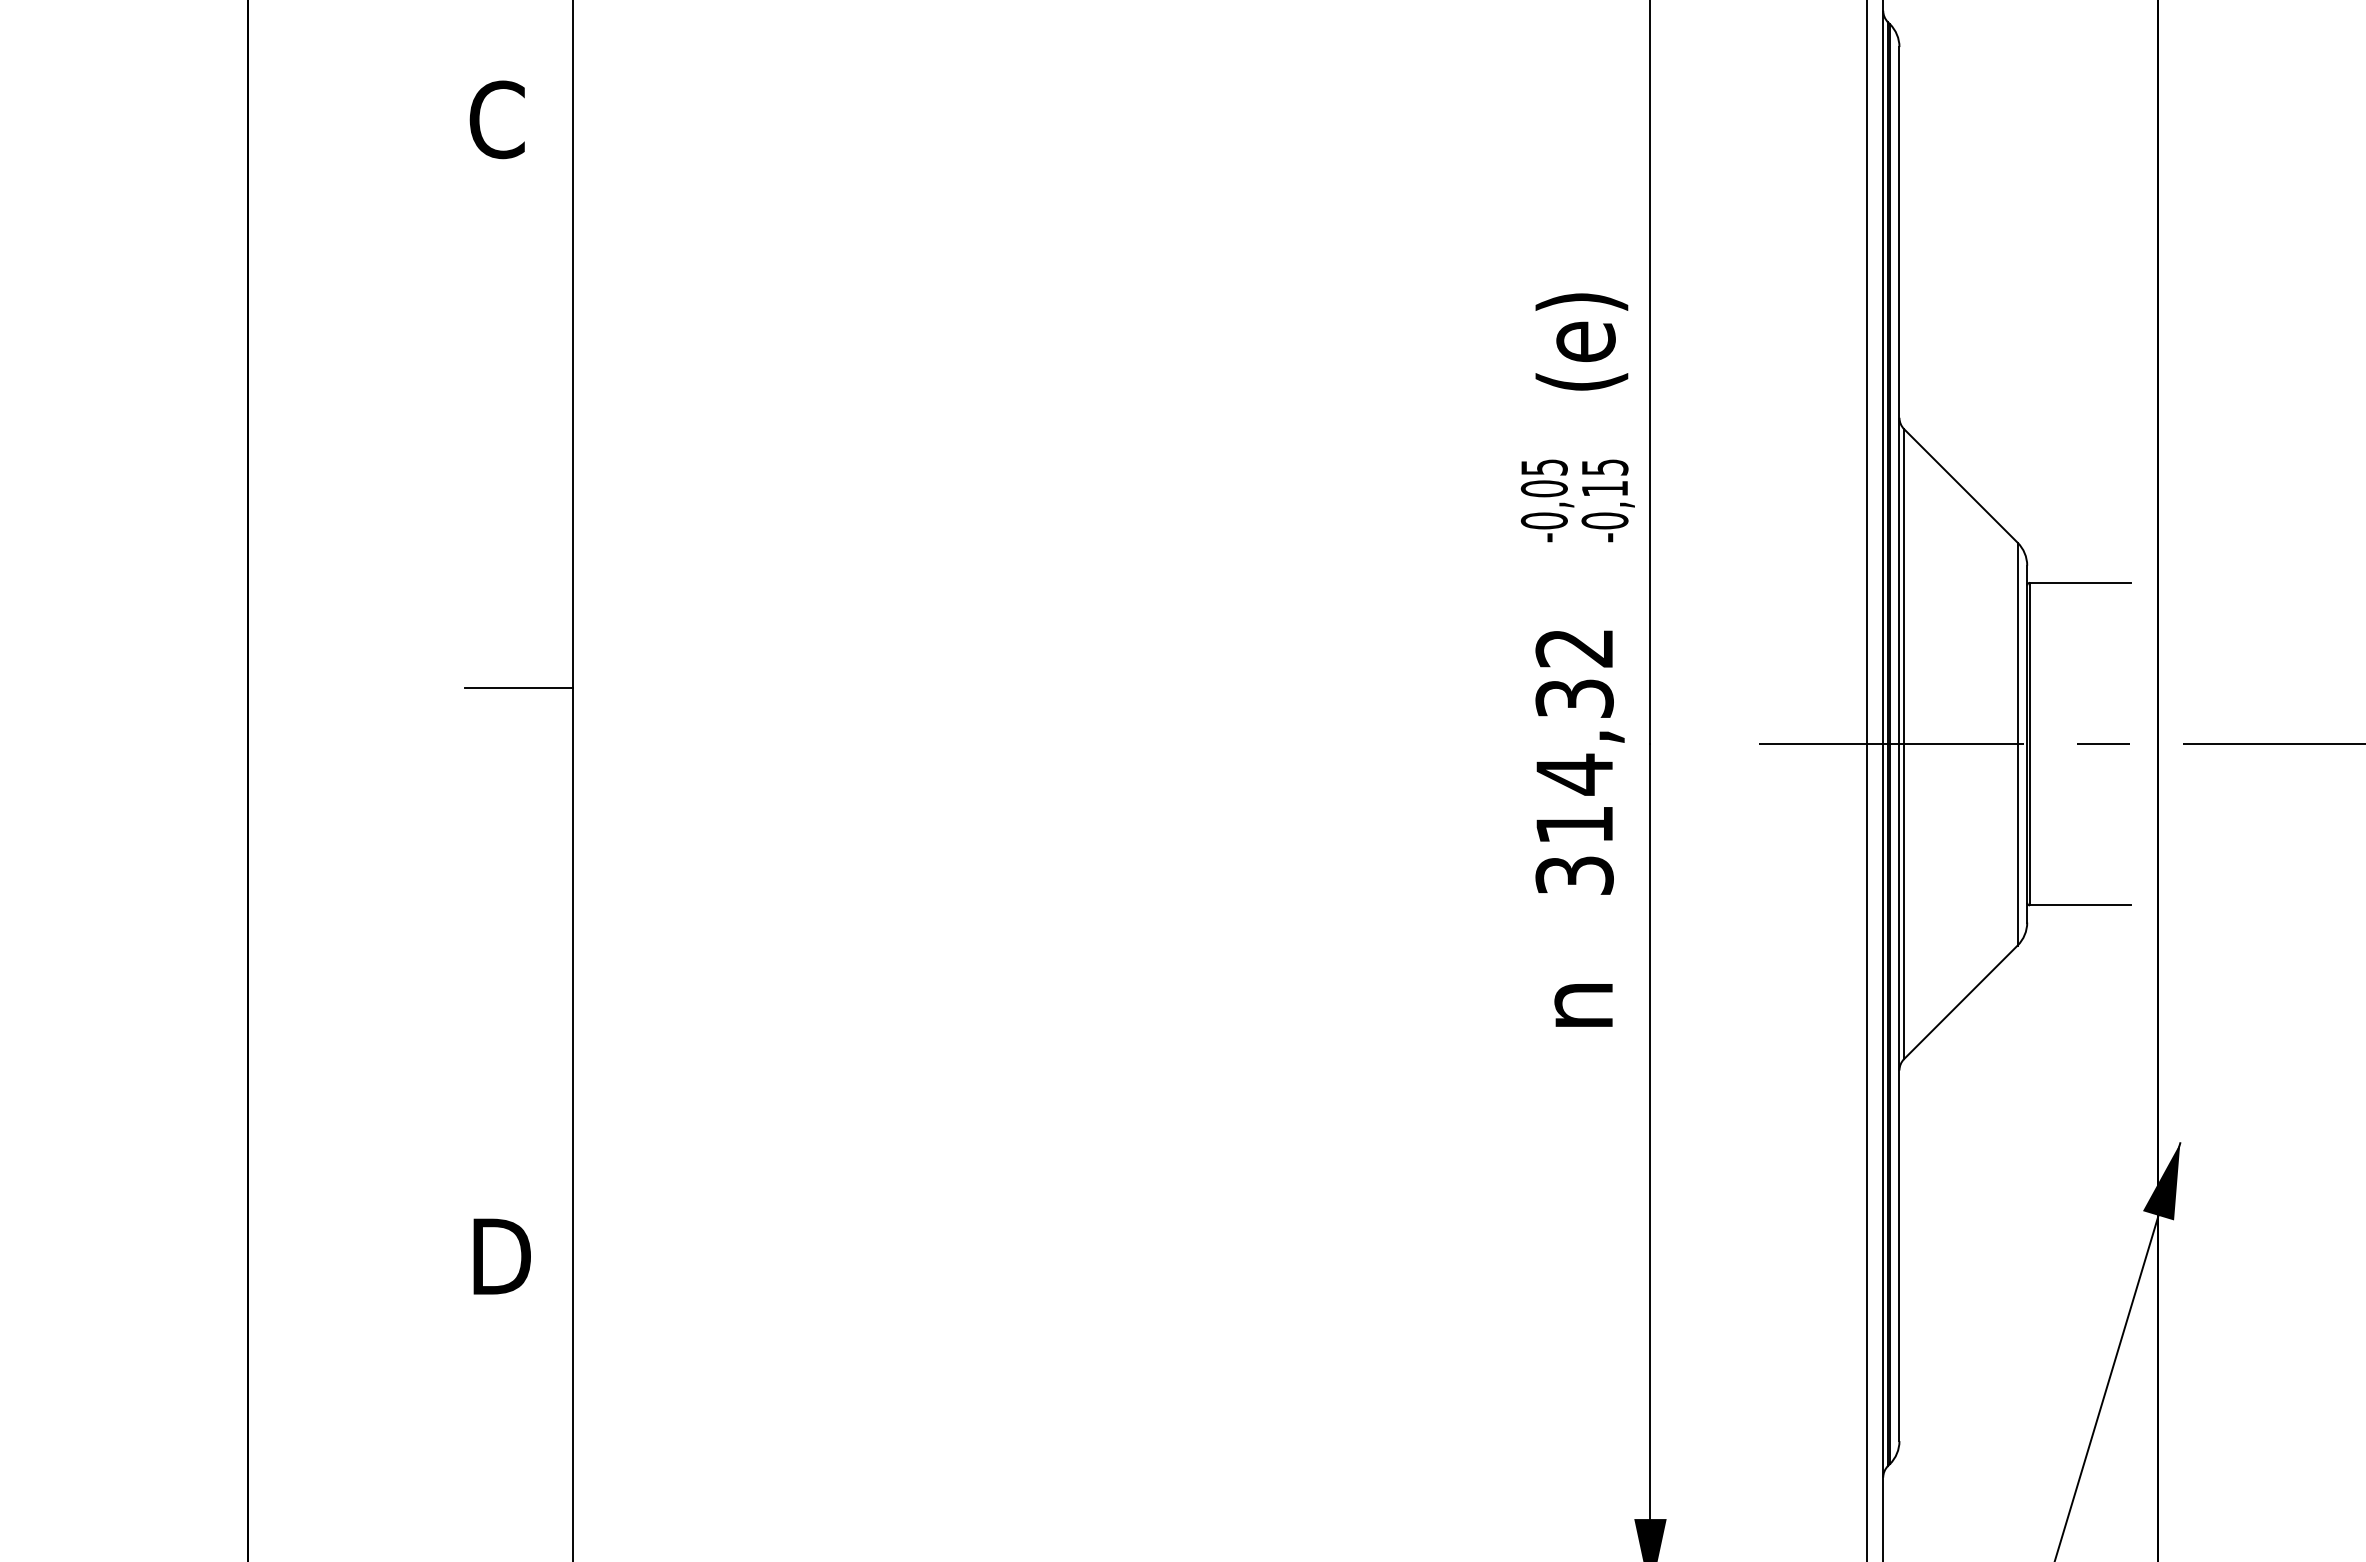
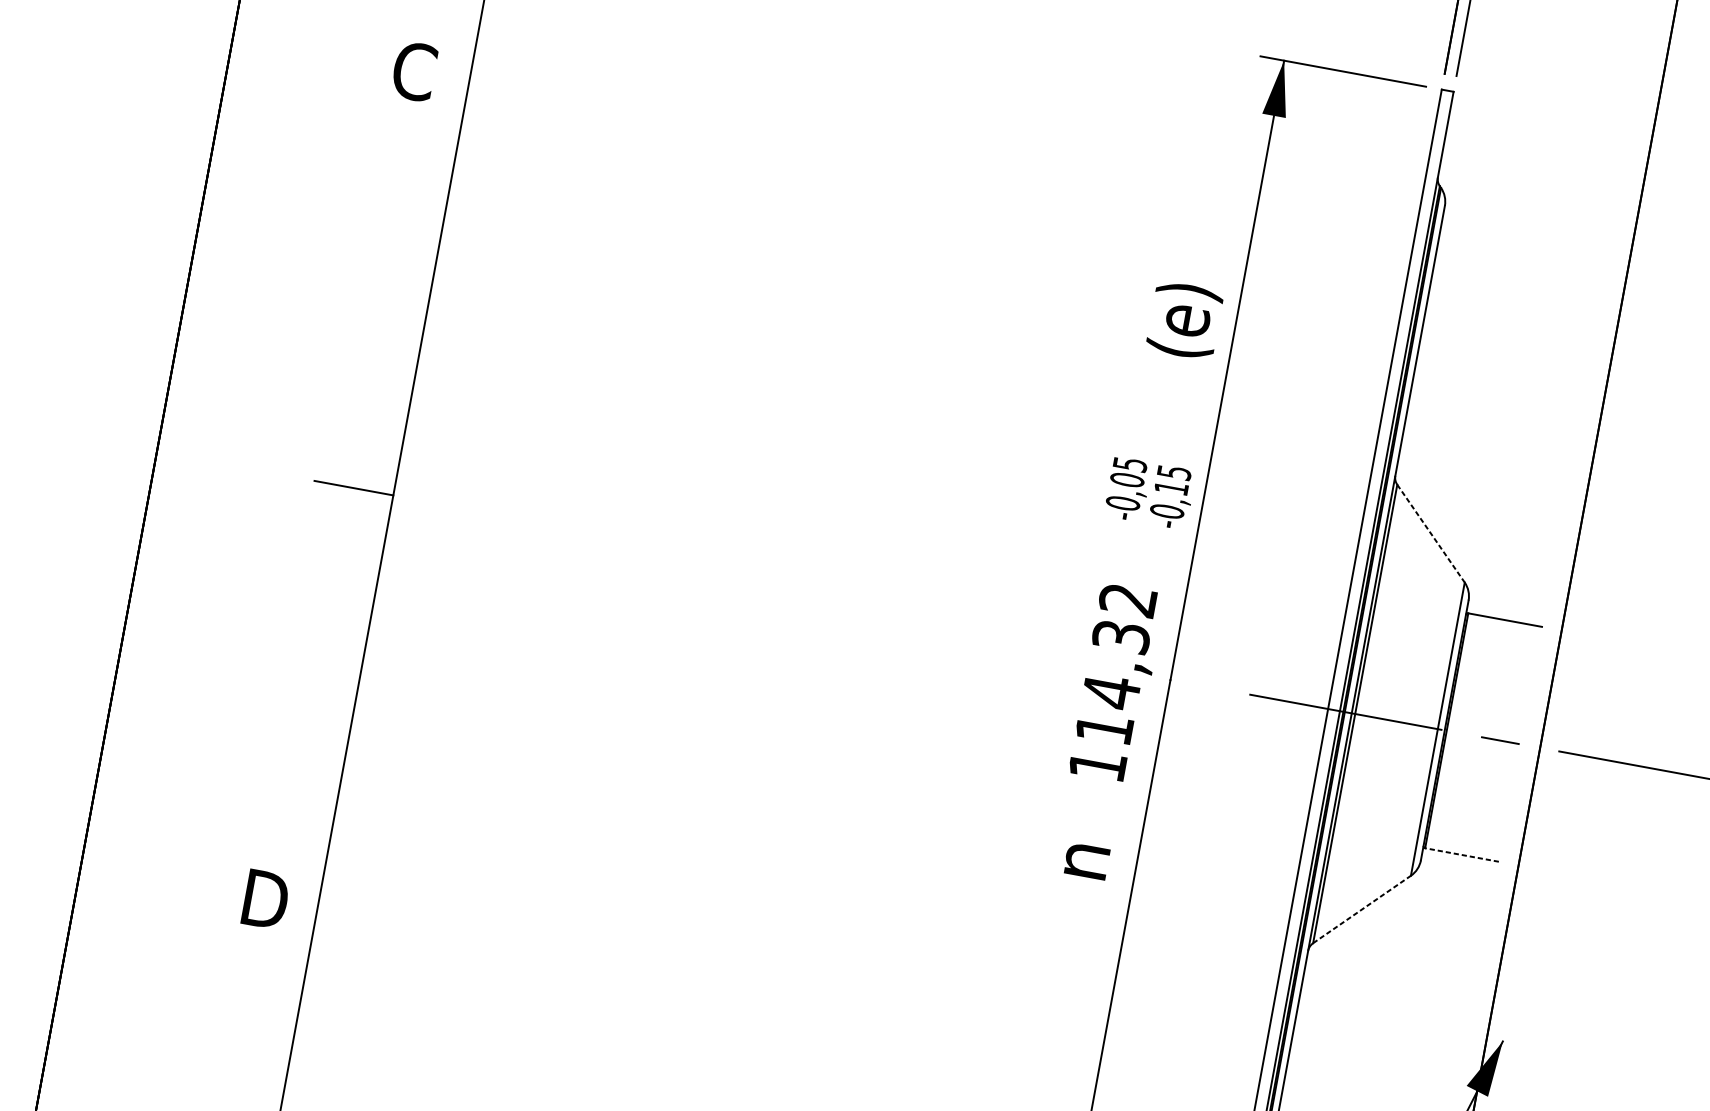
text: (1581, 341) -> (1184, 320), moved
line: (1961, 486) -> (1431, 534), solid -> dashed
text: (1574, 875) -> (1097, 765), 314,32 -> 114,32
line: (2080, 905) -> (1462, 855), solid -> dashed
line: (1961, 1001) -> (1362, 909), solid -> dashed

